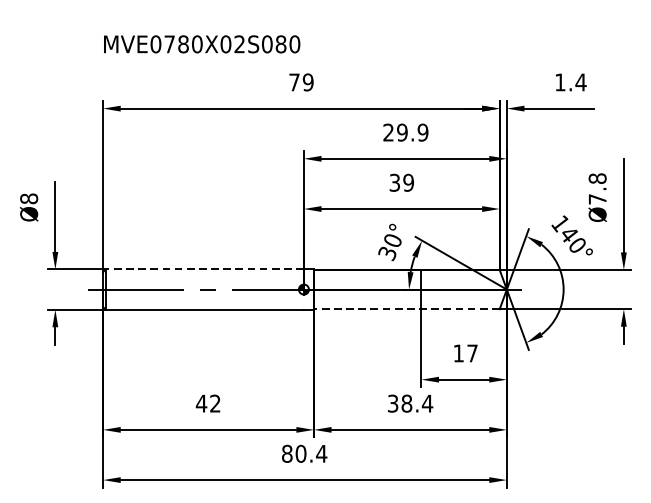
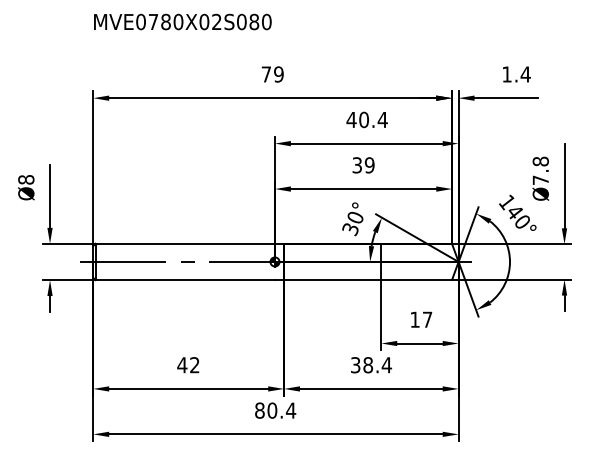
text: (201, 43) -> (182, 21), moved
text: (405, 132) -> (366, 119), 29.9 -> 40.4
line: (205, 269) -> (185, 243), dashed -> solid
line: (406, 308) -> (367, 279), dashed -> solid

